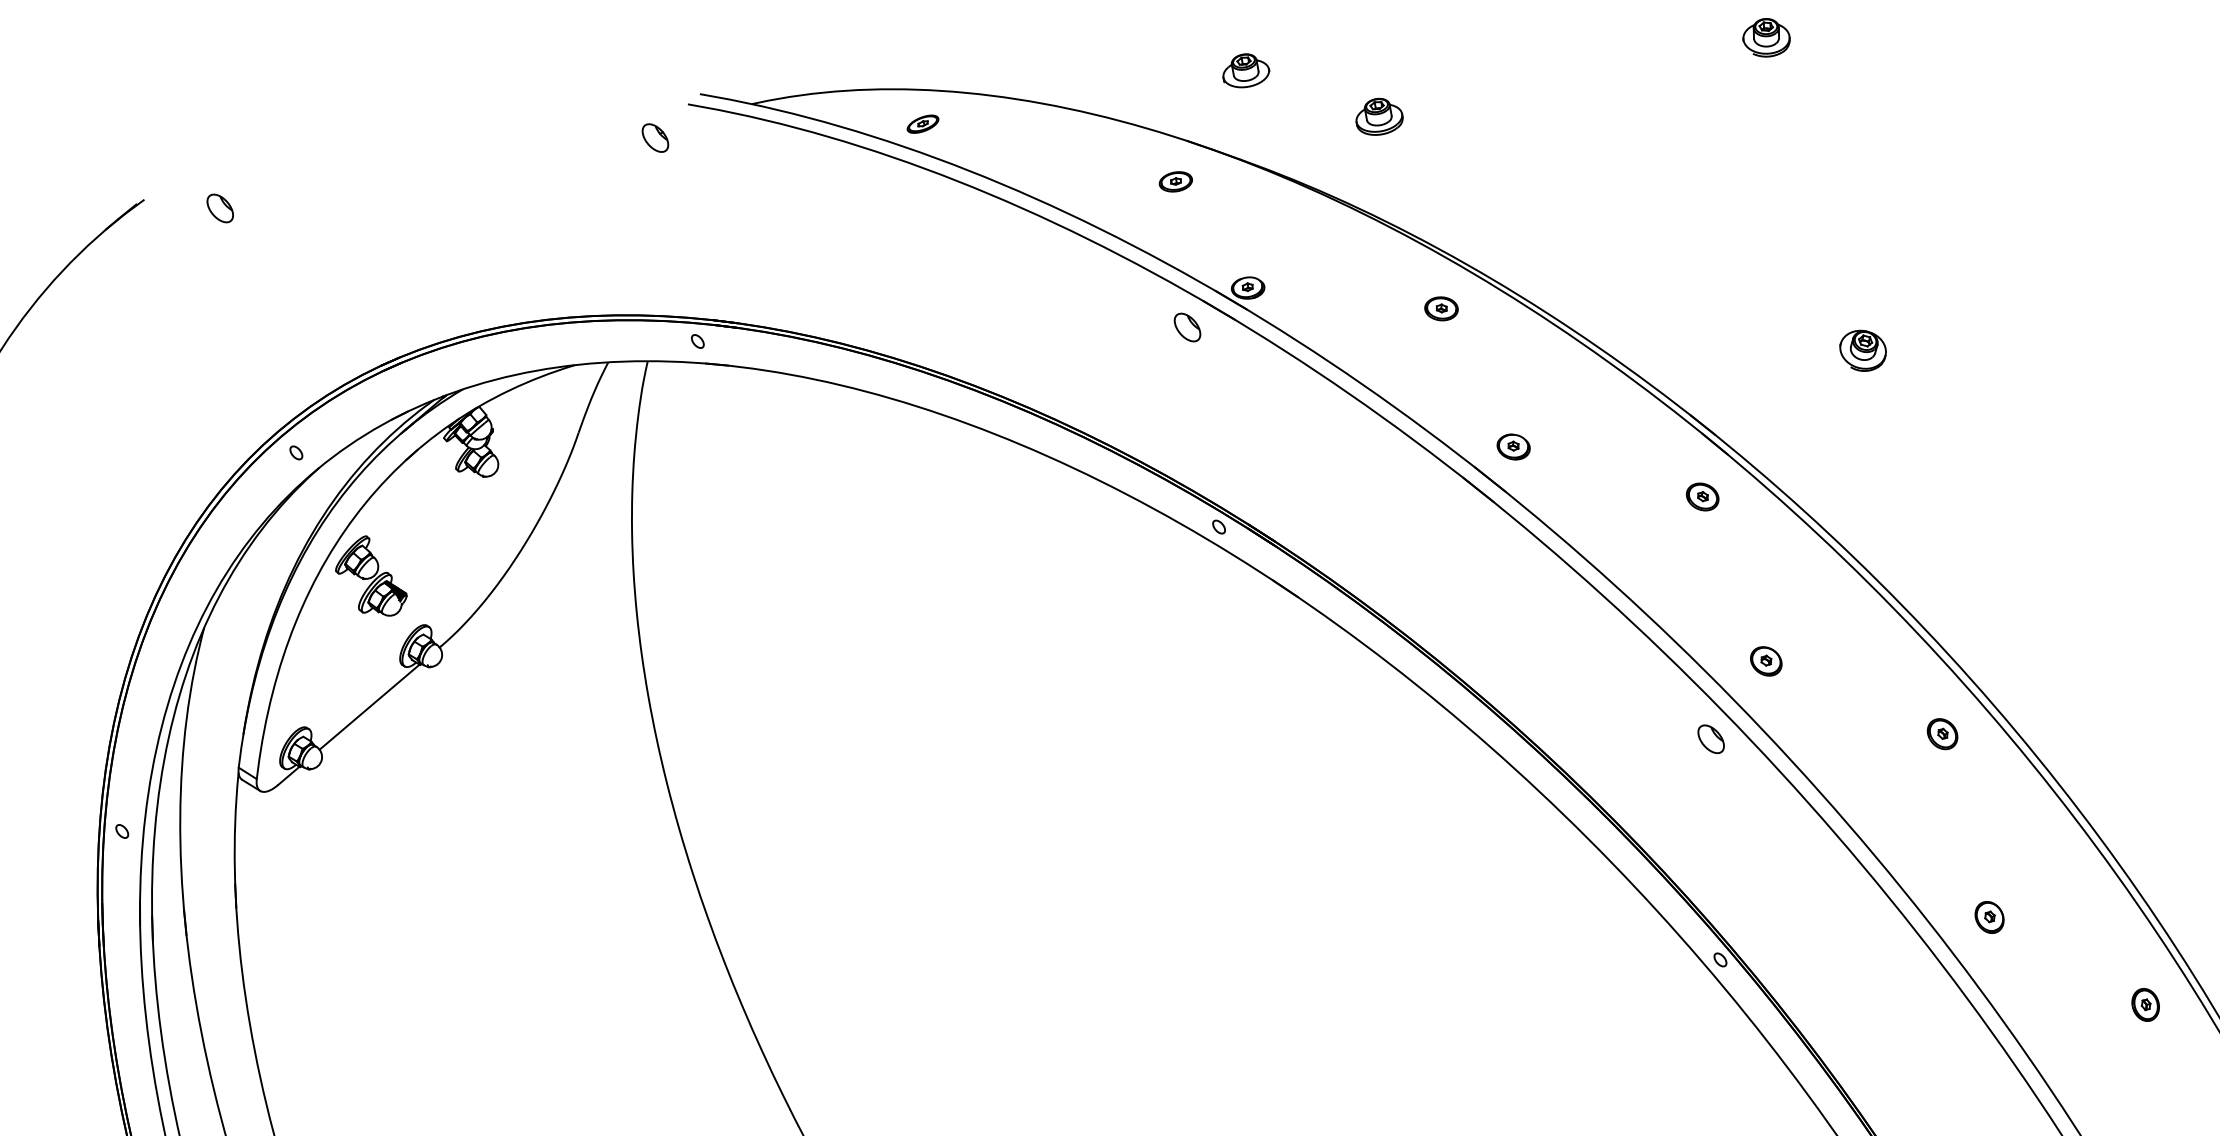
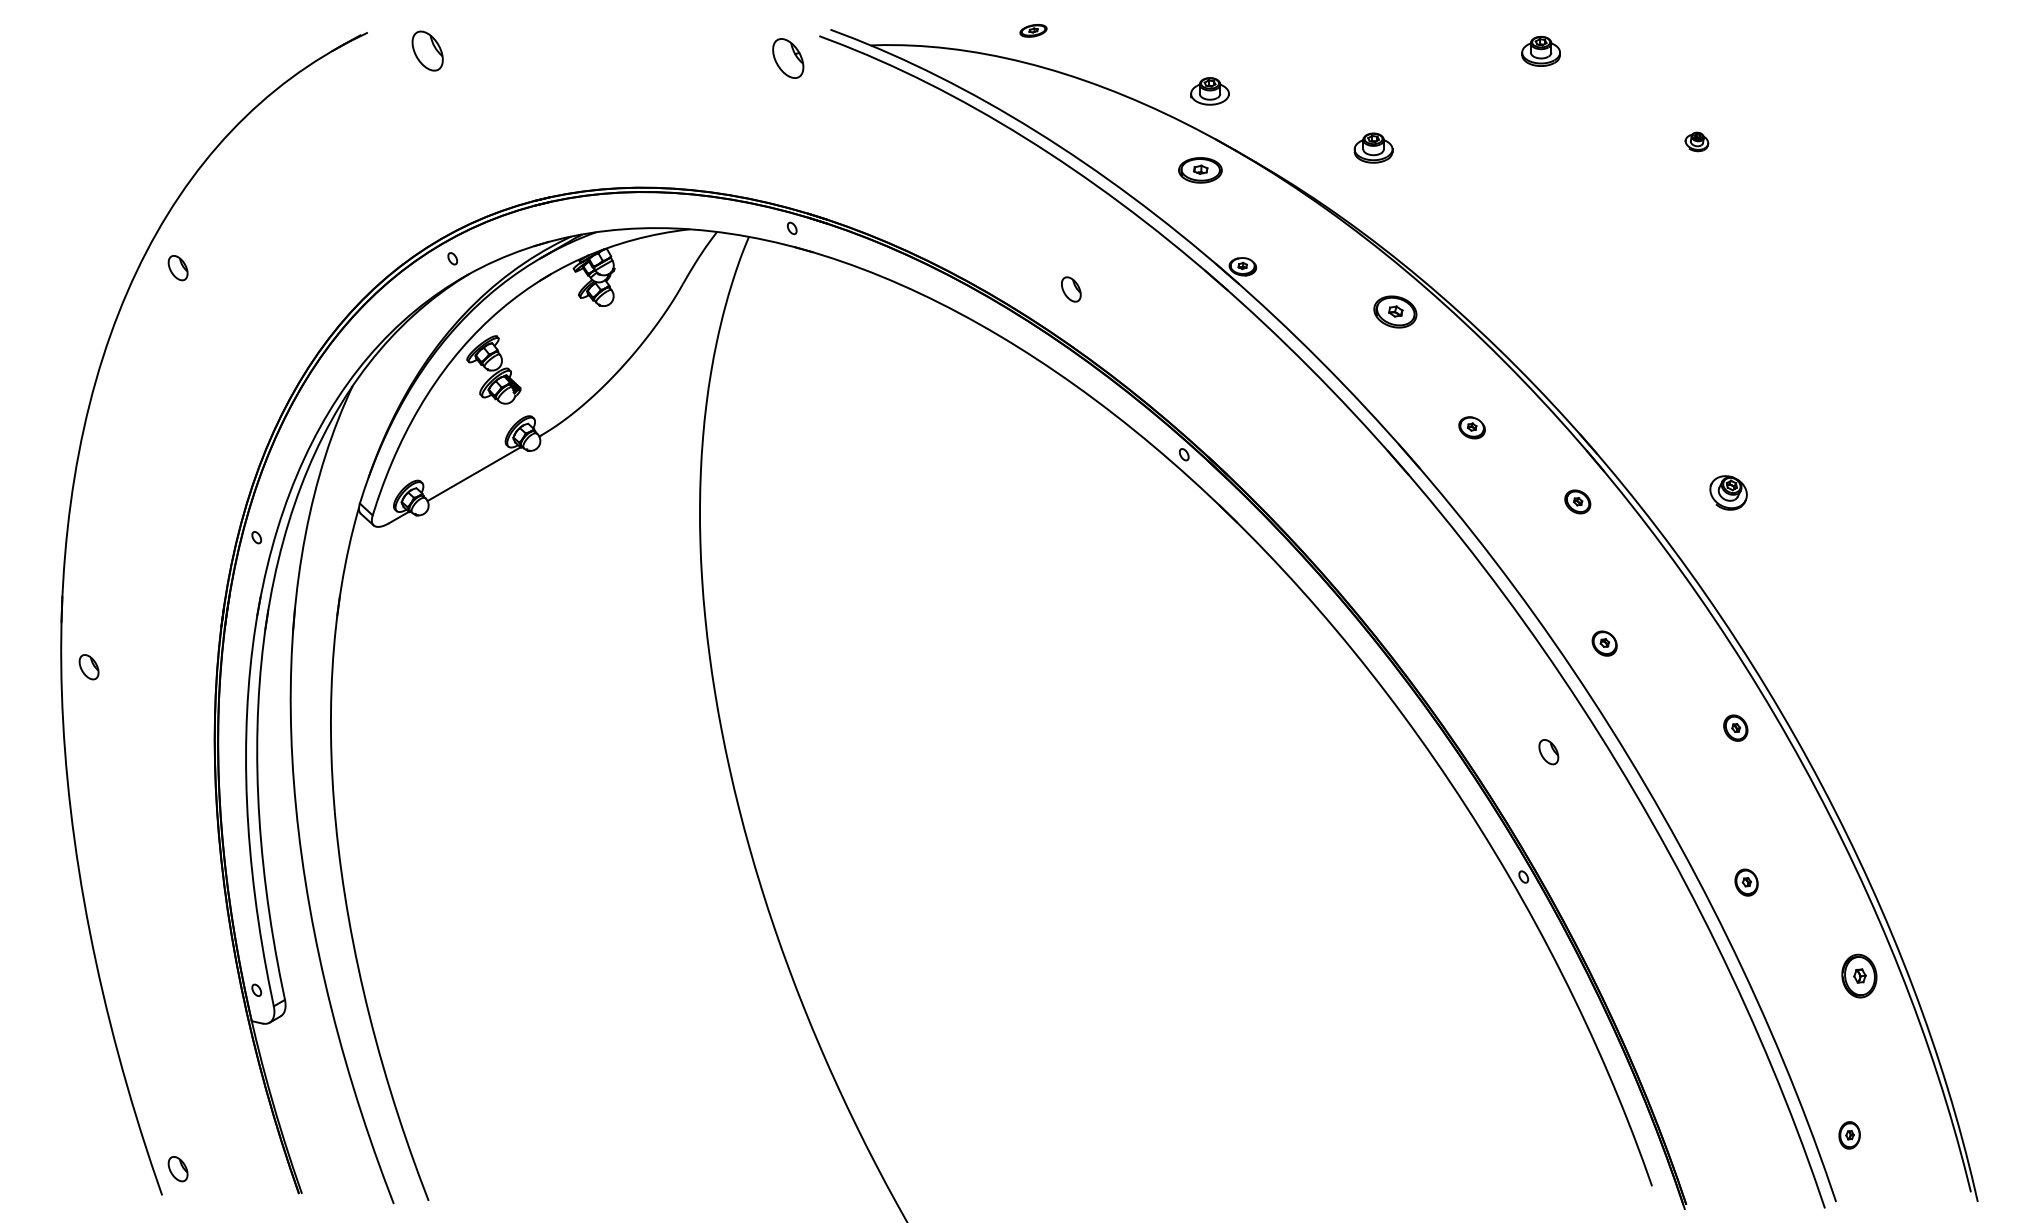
part: (1765, 37) -> (1696, 141), size x0.6
part: (1245, 70) -> (1209, 91), moved
part: (922, 123) -> (1033, 30), moved
part: (654, 138) -> (787, 58), size x1.6
part: (1175, 181) -> (1200, 170), size x1.6
part: (220, 208) -> (427, 50), size x1.6
part: (1441, 308) -> (1395, 311), size x1.6
part: (1187, 327) -> (1071, 289), moved
part: (1863, 350) -> (1728, 492), moved
part: (1512, 446) -> (1471, 427), moved
part: (1710, 739) -> (1548, 752), moved
part: (2144, 1004) -> (1858, 975), size x1.6

